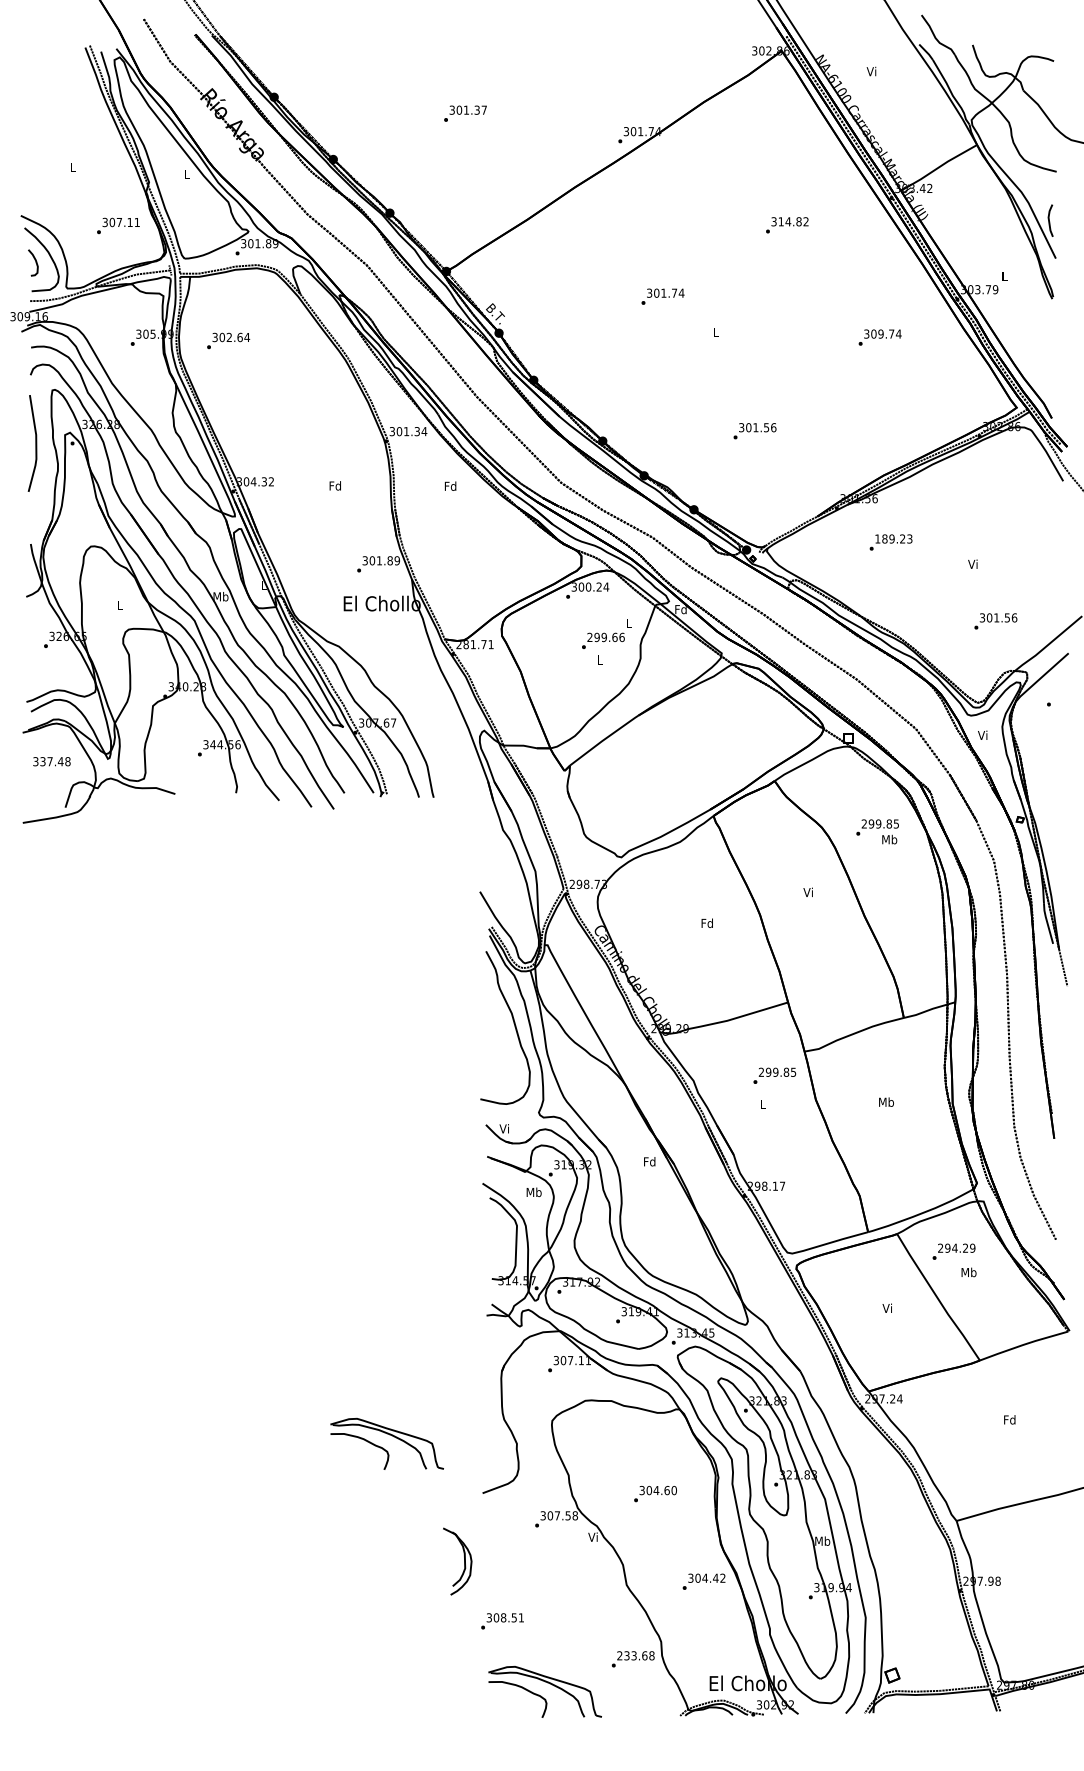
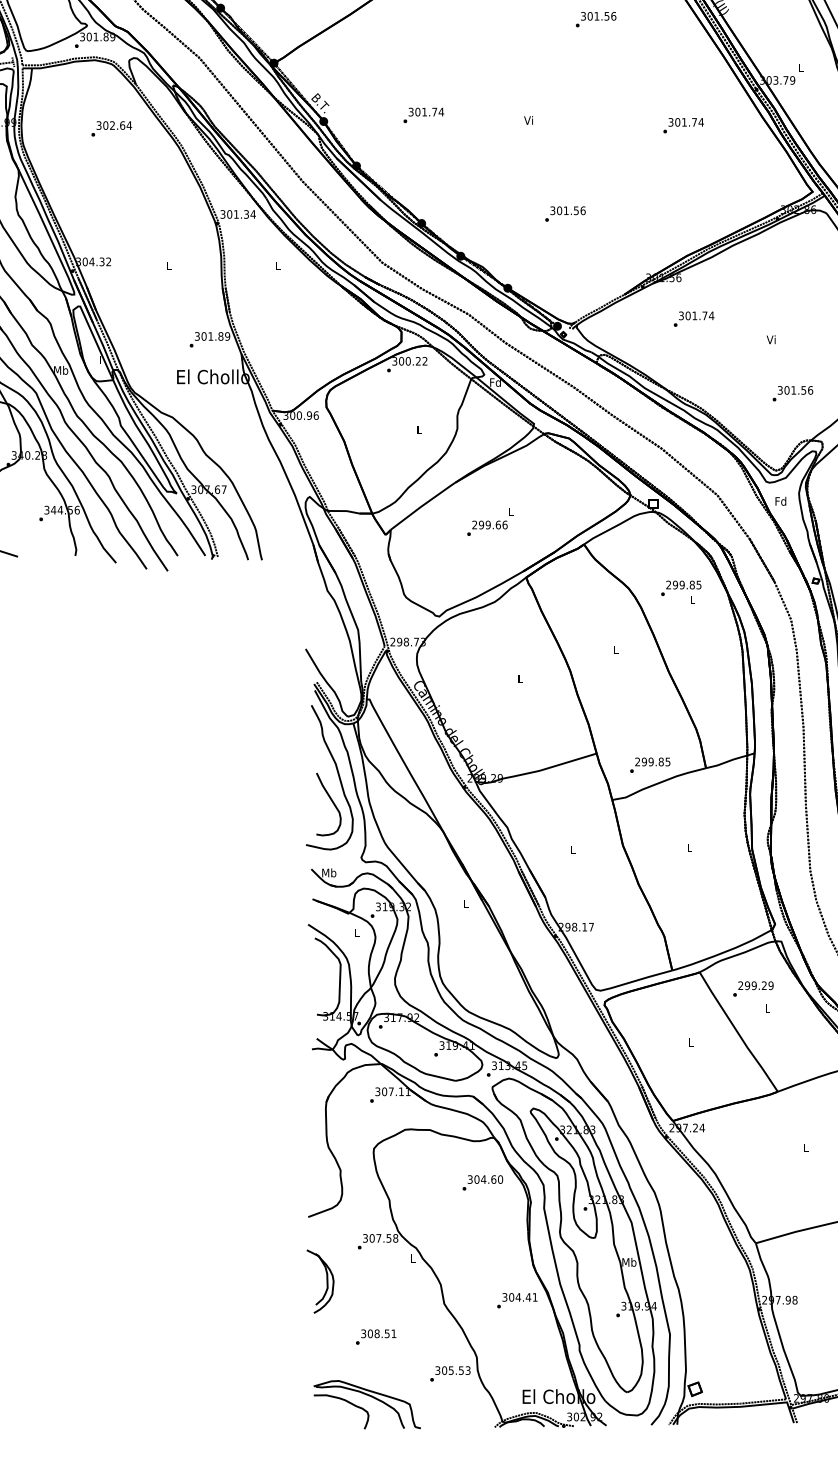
text: (793, 221) -> (601, 16), 314.82 -> 301.56
text: (662, 296) -> (423, 115), moved
text: (715, 331) -> (528, 119), L -> Vi
text: (880, 333) -> (683, 121), 309.74 -> 301.74
text: (228, 340) -> (111, 128), moved
text: (334, 485) -> (168, 265), Fd -> L
text: (450, 485) -> (277, 265), Fd -> L
text: (893, 538) -> (696, 315), 189.23 -> 301.74
text: (606, 586) -> (425, 360), 300.24 -> 300.22
text: (606, 633) -> (490, 521), moved
text: (475, 644) -> (301, 415), 281.71 -> 300.96
text: (982, 735) -> (780, 501), Vi -> Fd
text: (889, 839) -> (692, 599), Mb -> L
text: (807, 892) -> (615, 649), Vi -> L
text: (706, 922) -> (519, 678), Fd -> L
curve: (506, 1052) -> (330, 800), added
text: (774, 1075) -> (649, 764), moved
text: (886, 1101) -> (689, 847), Mb -> L
text: (504, 1128) -> (328, 872), Vi -> Mb
text: (649, 1161) -> (465, 903), Fd -> L
text: (533, 1192) -> (356, 933), Mb -> L
text: (954, 1247) -> (753, 984), 294.29 -> 299.29
text: (968, 1272) -> (767, 1008), Mb -> L
text: (886, 1307) -> (689, 1041), Vi -> L
text: (1009, 1419) -> (805, 1147), Fd -> L
part: (386, 1443) -> (217, 1170), removed
text: (655, 1494) -> (482, 1183), moved
text: (592, 1536) -> (411, 1257), Vi -> L
part: (464, 1561) -> (326, 1281), moved
text: (722, 1577) -> (534, 1296), 304.42 -> 304.41
text: (502, 1621) -> (376, 1337), moved
text: (635, 1655) -> (452, 1370), 233.68 -> 305.53

